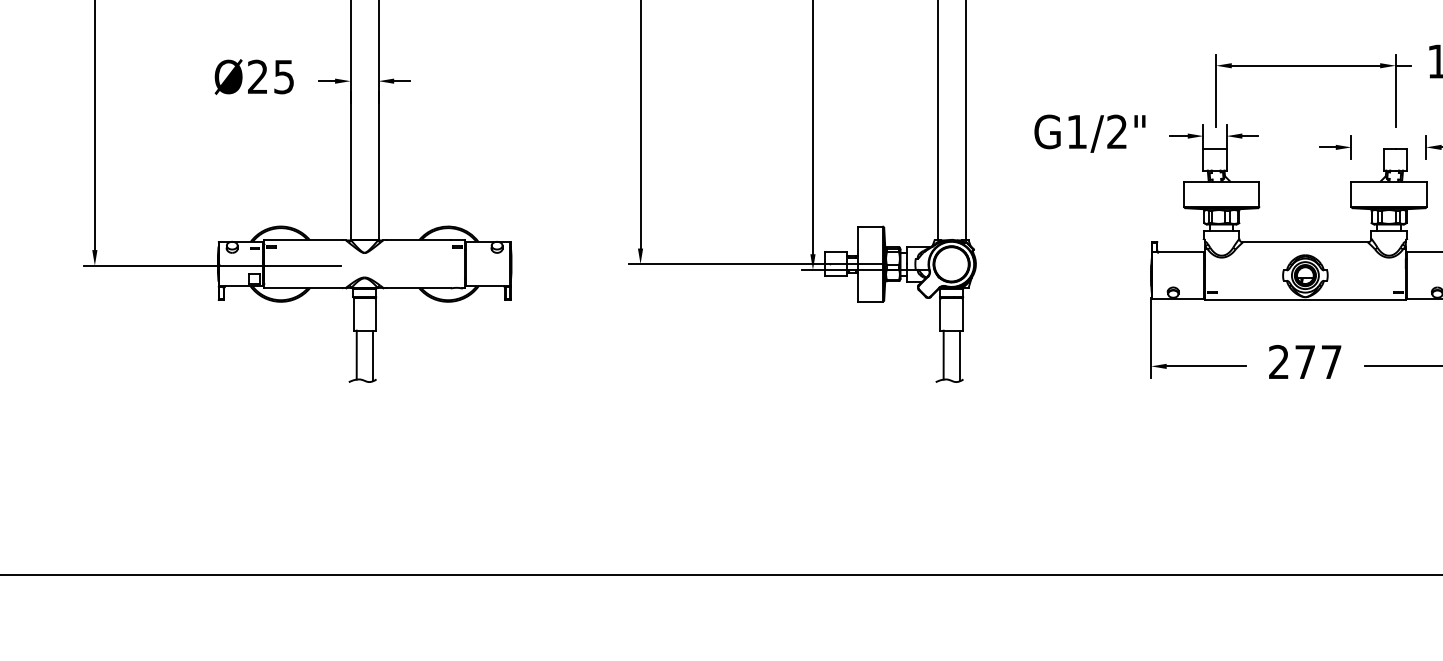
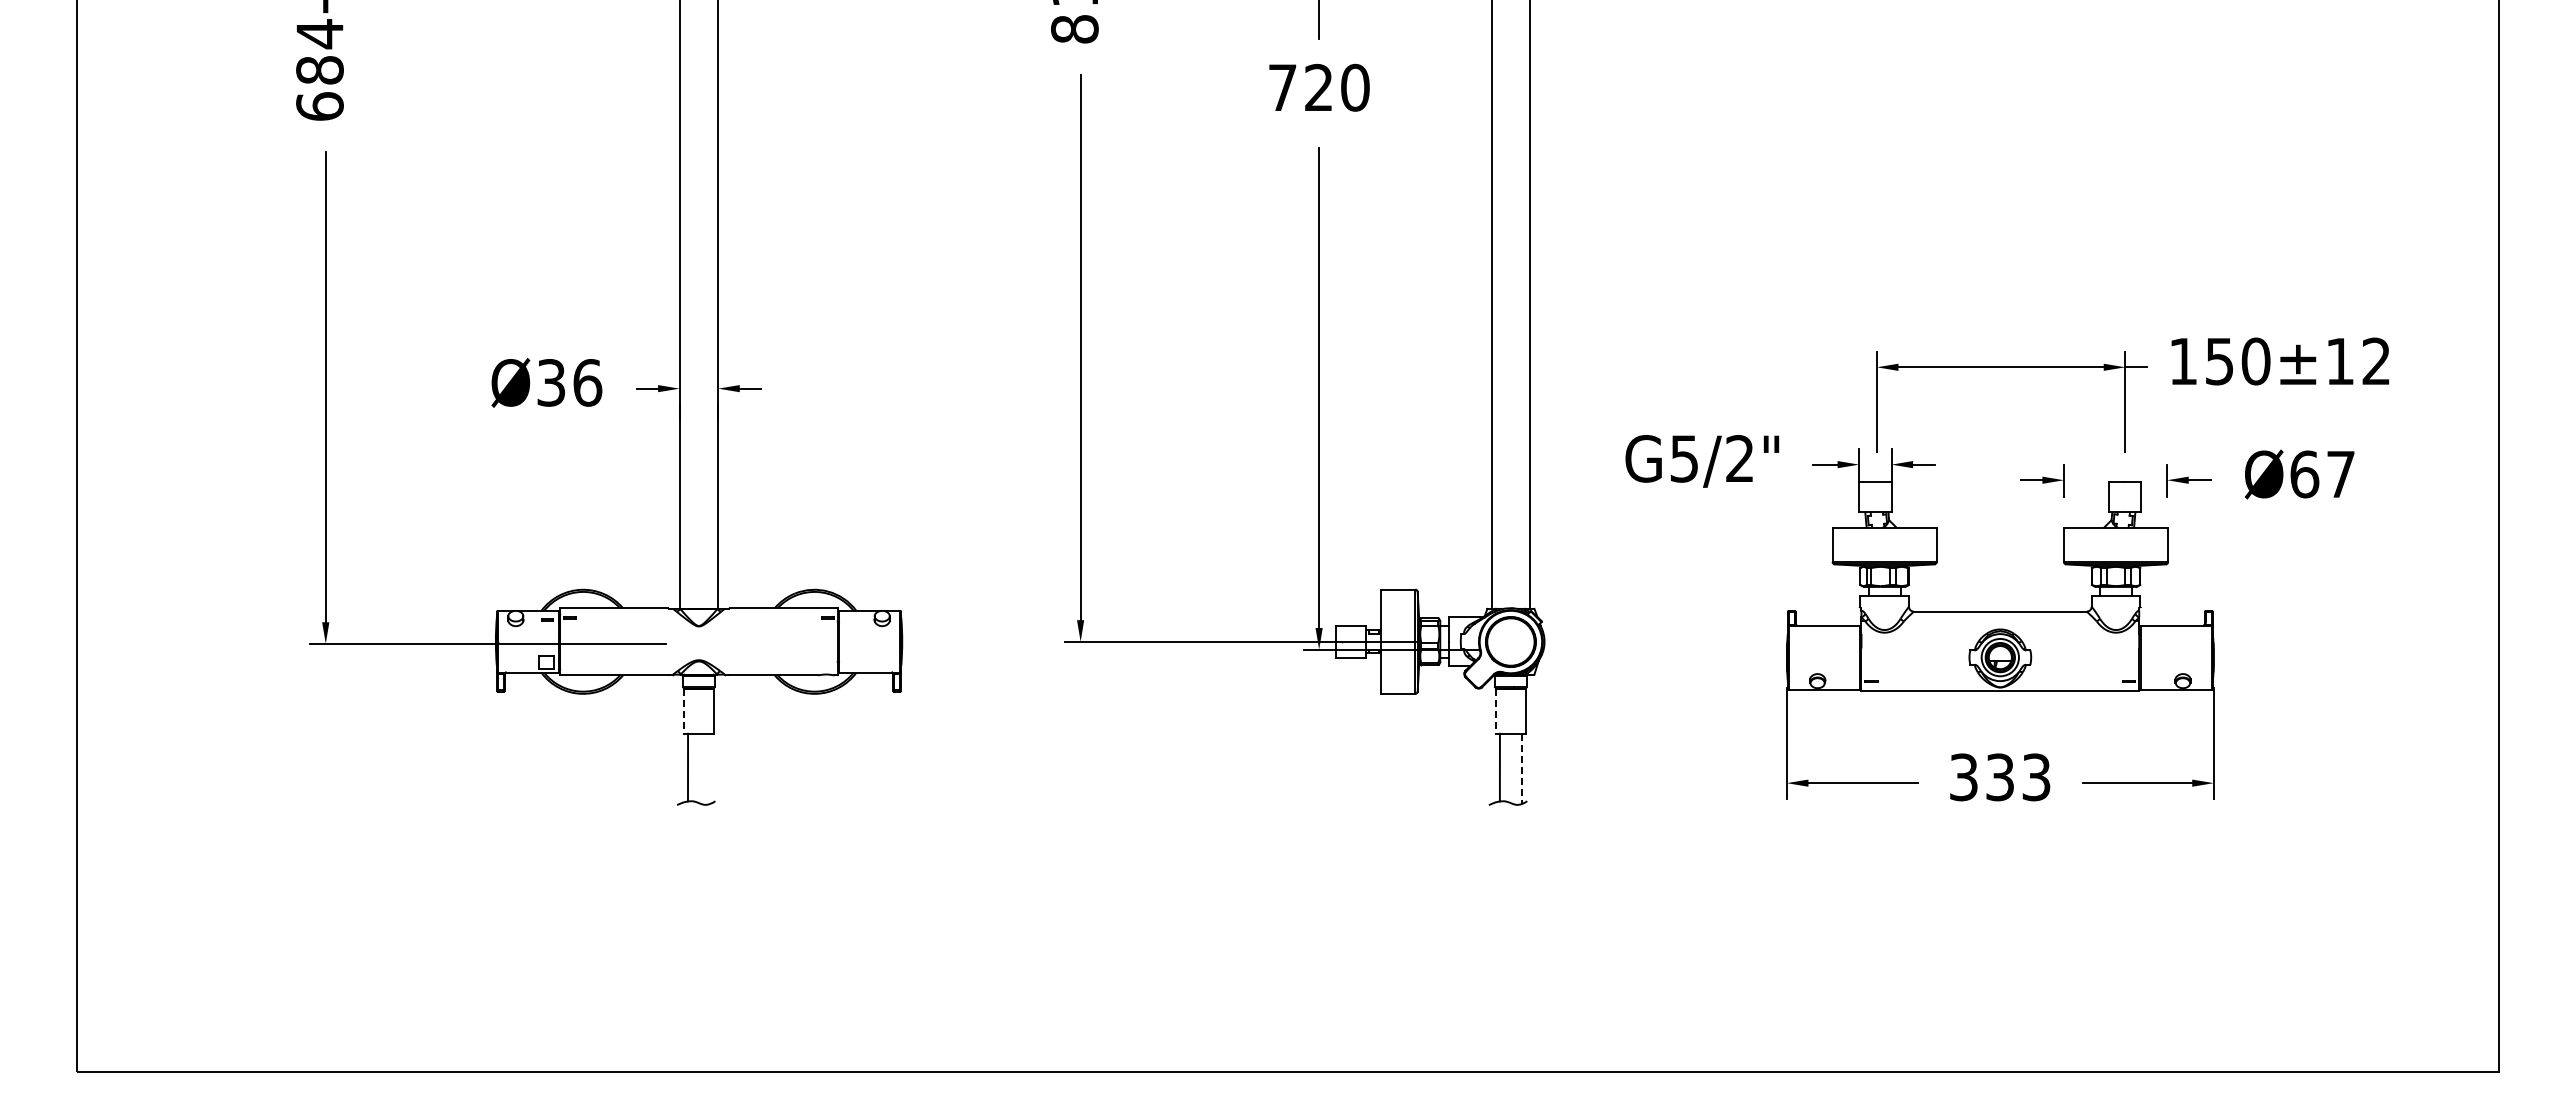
text: (271, 76) -> (569, 382), Ø25 -> Ø36
text: (1077, 131) -> (1684, 458), G1/2" -> G5/2"
line: (353, 314) -> (683, 711), solid -> dashed
line: (940, 314) -> (1495, 711), solid -> dashed
line: (372, 355) -> (710, 768), removed
line: (959, 356) -> (1521, 769), solid -> dashed
text: (1305, 362) -> (2000, 777), 277 -> 333

